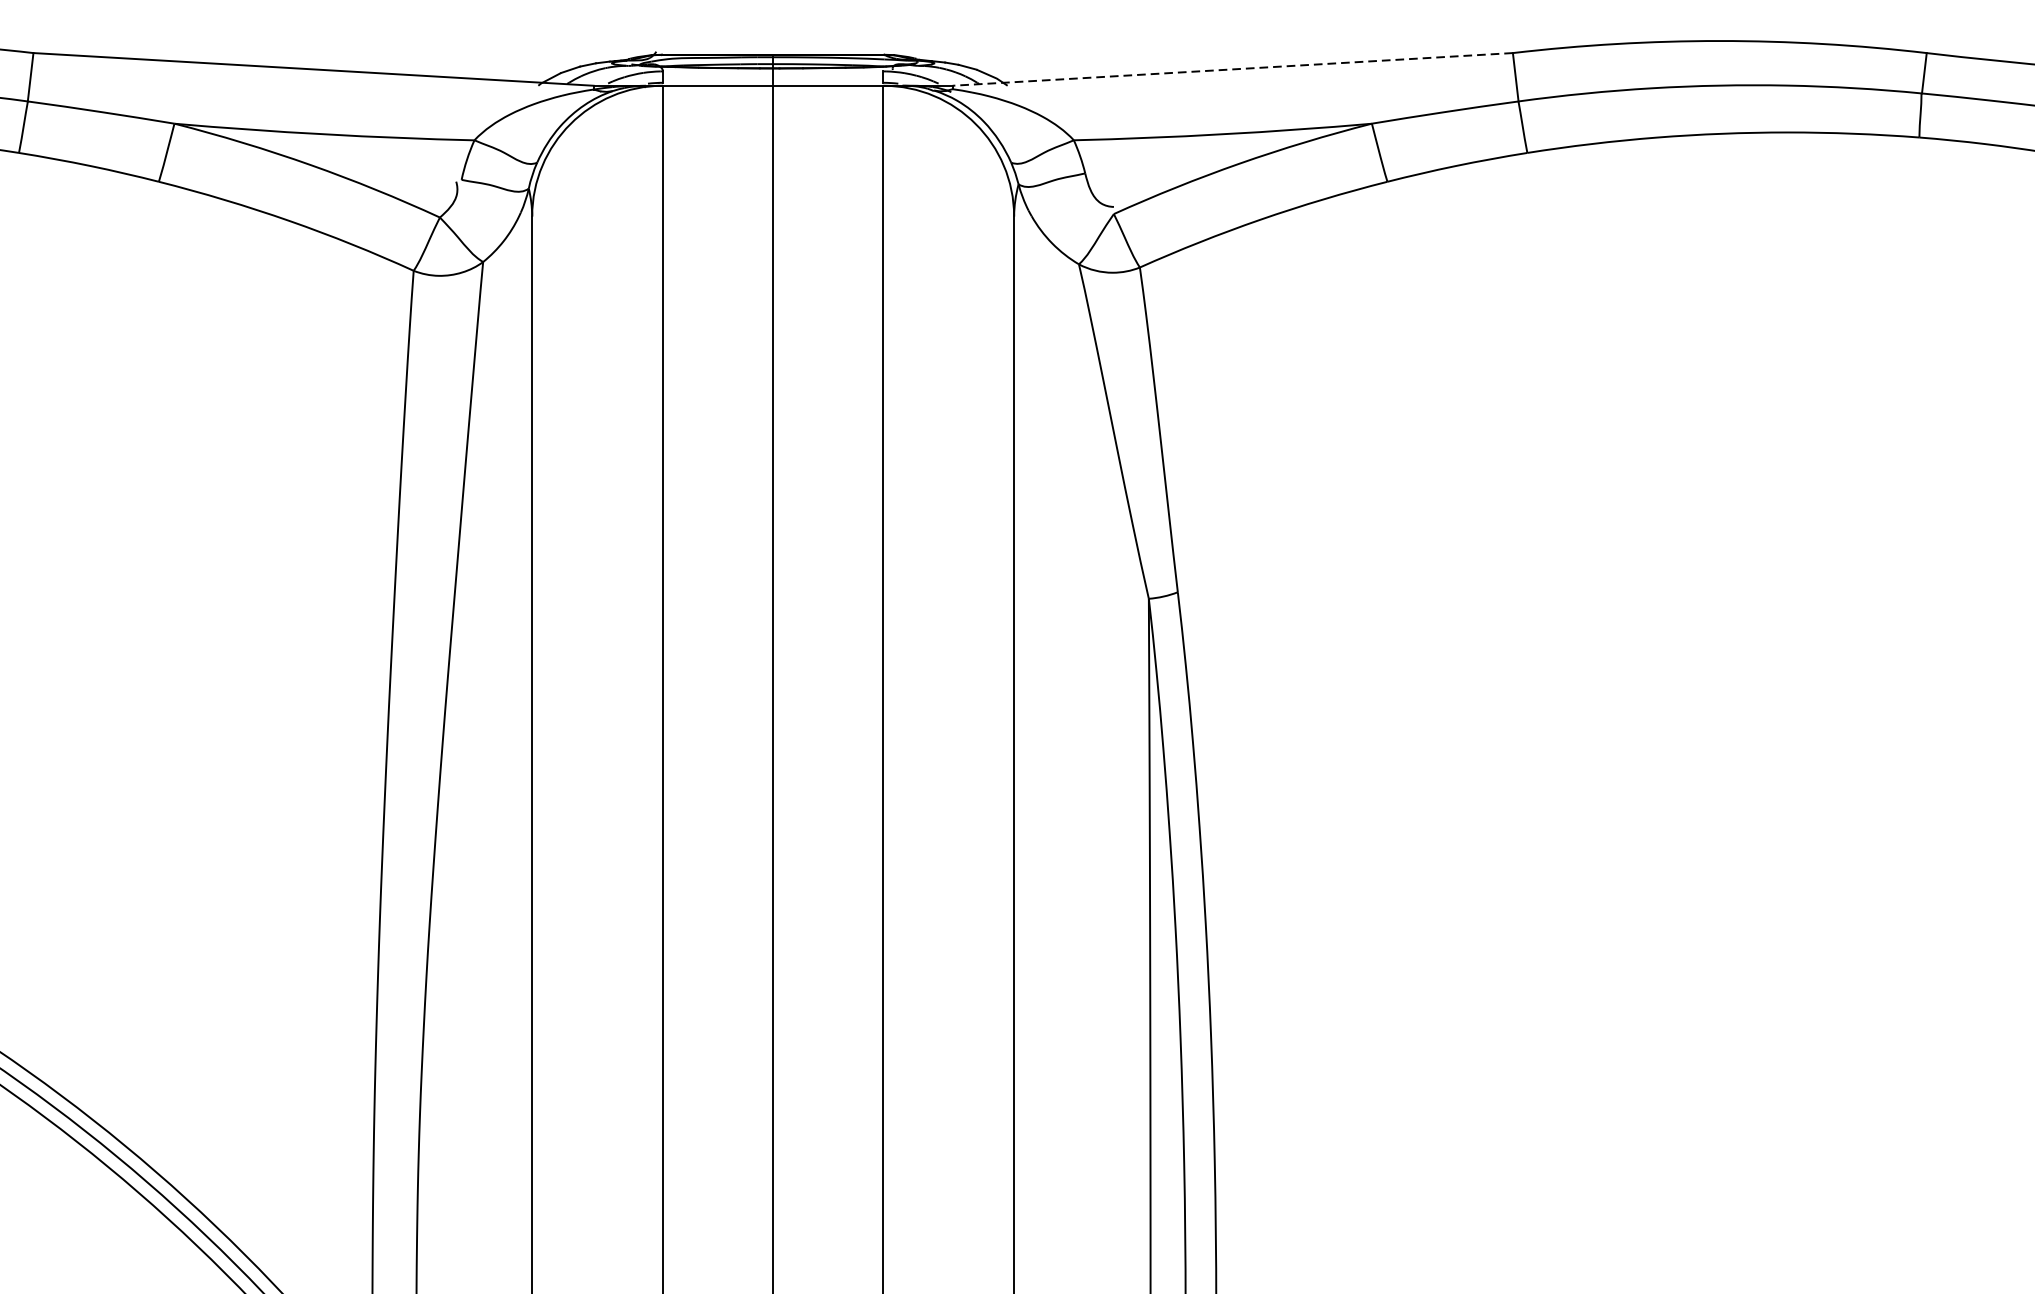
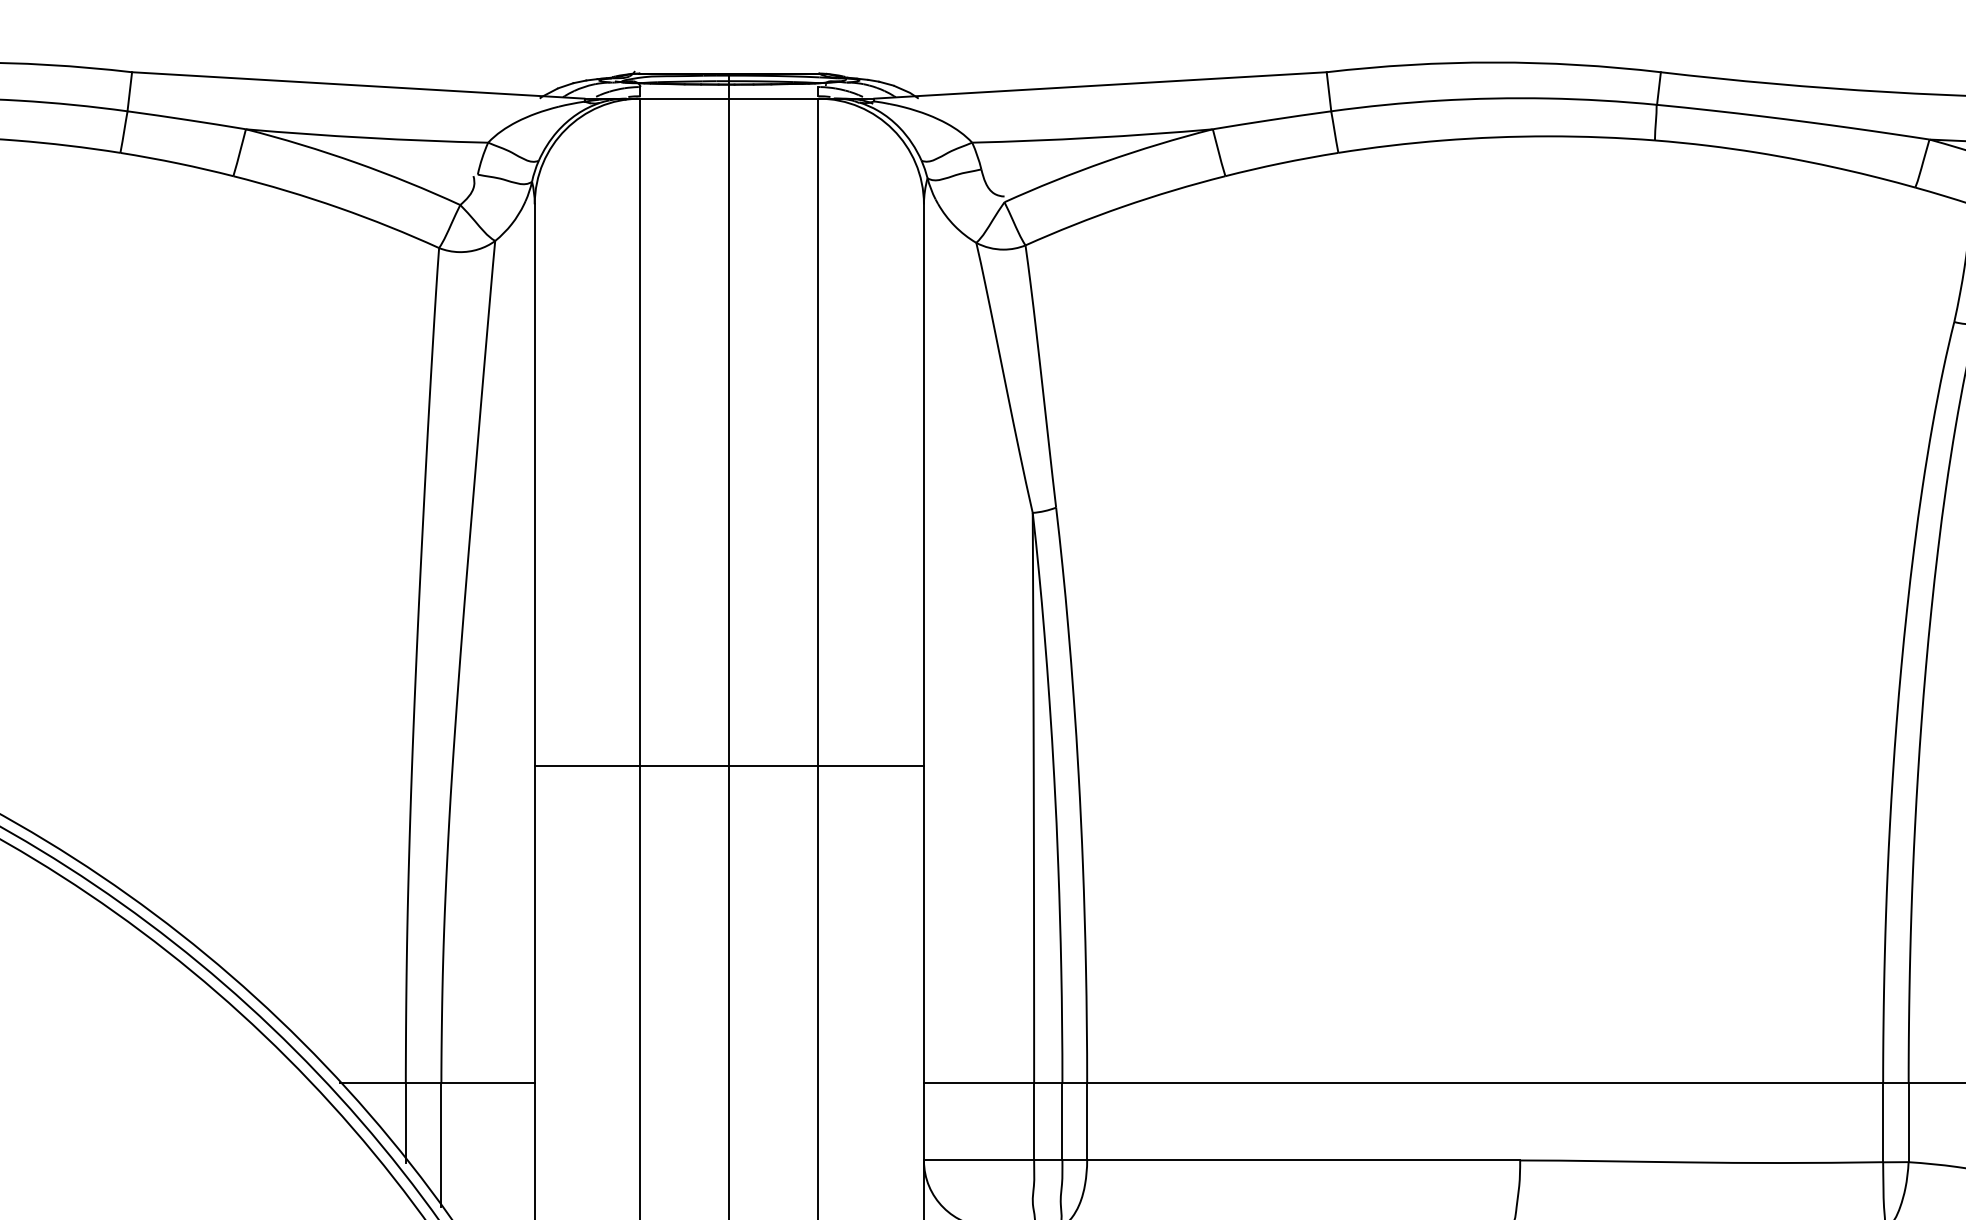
line: (1232, 69) -> (1100, 85), dashed -> solid
line: (772, 911) -> (728, 765), added

